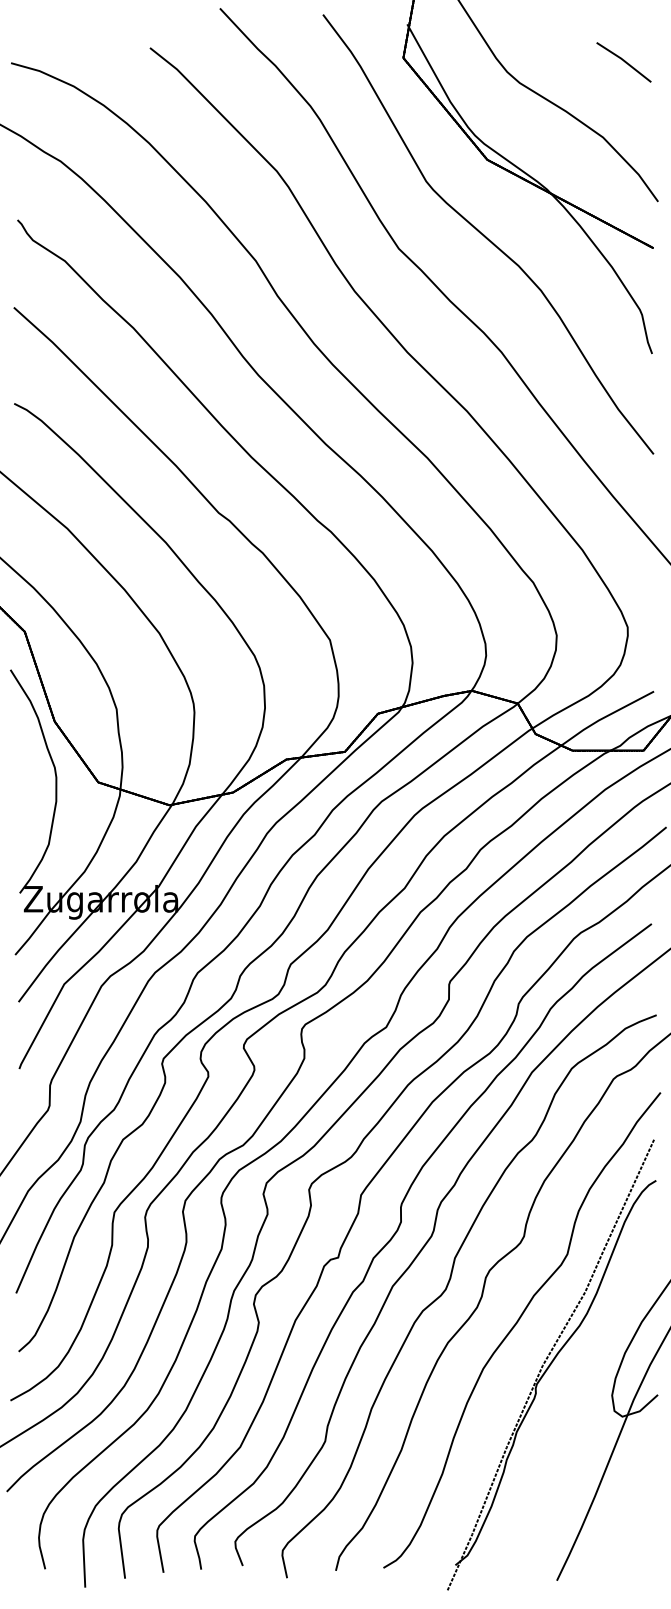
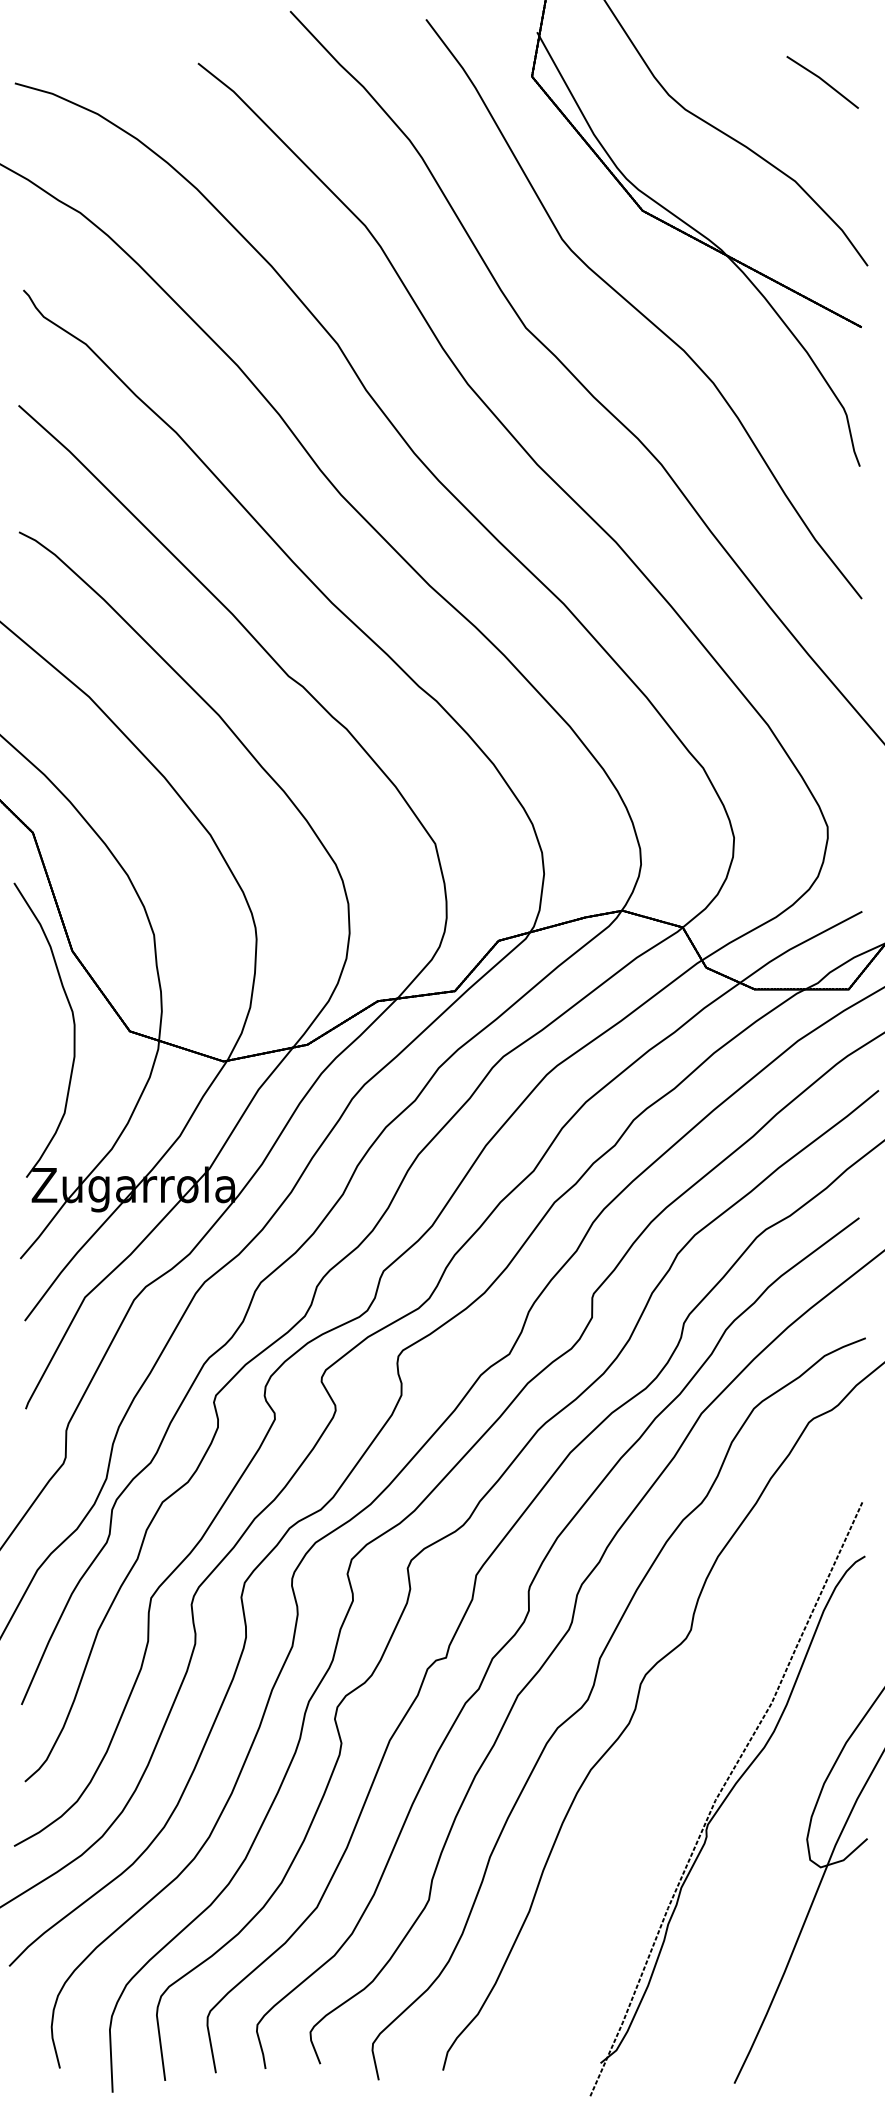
curve: (516, 1324) -> (681, 1745), removed

